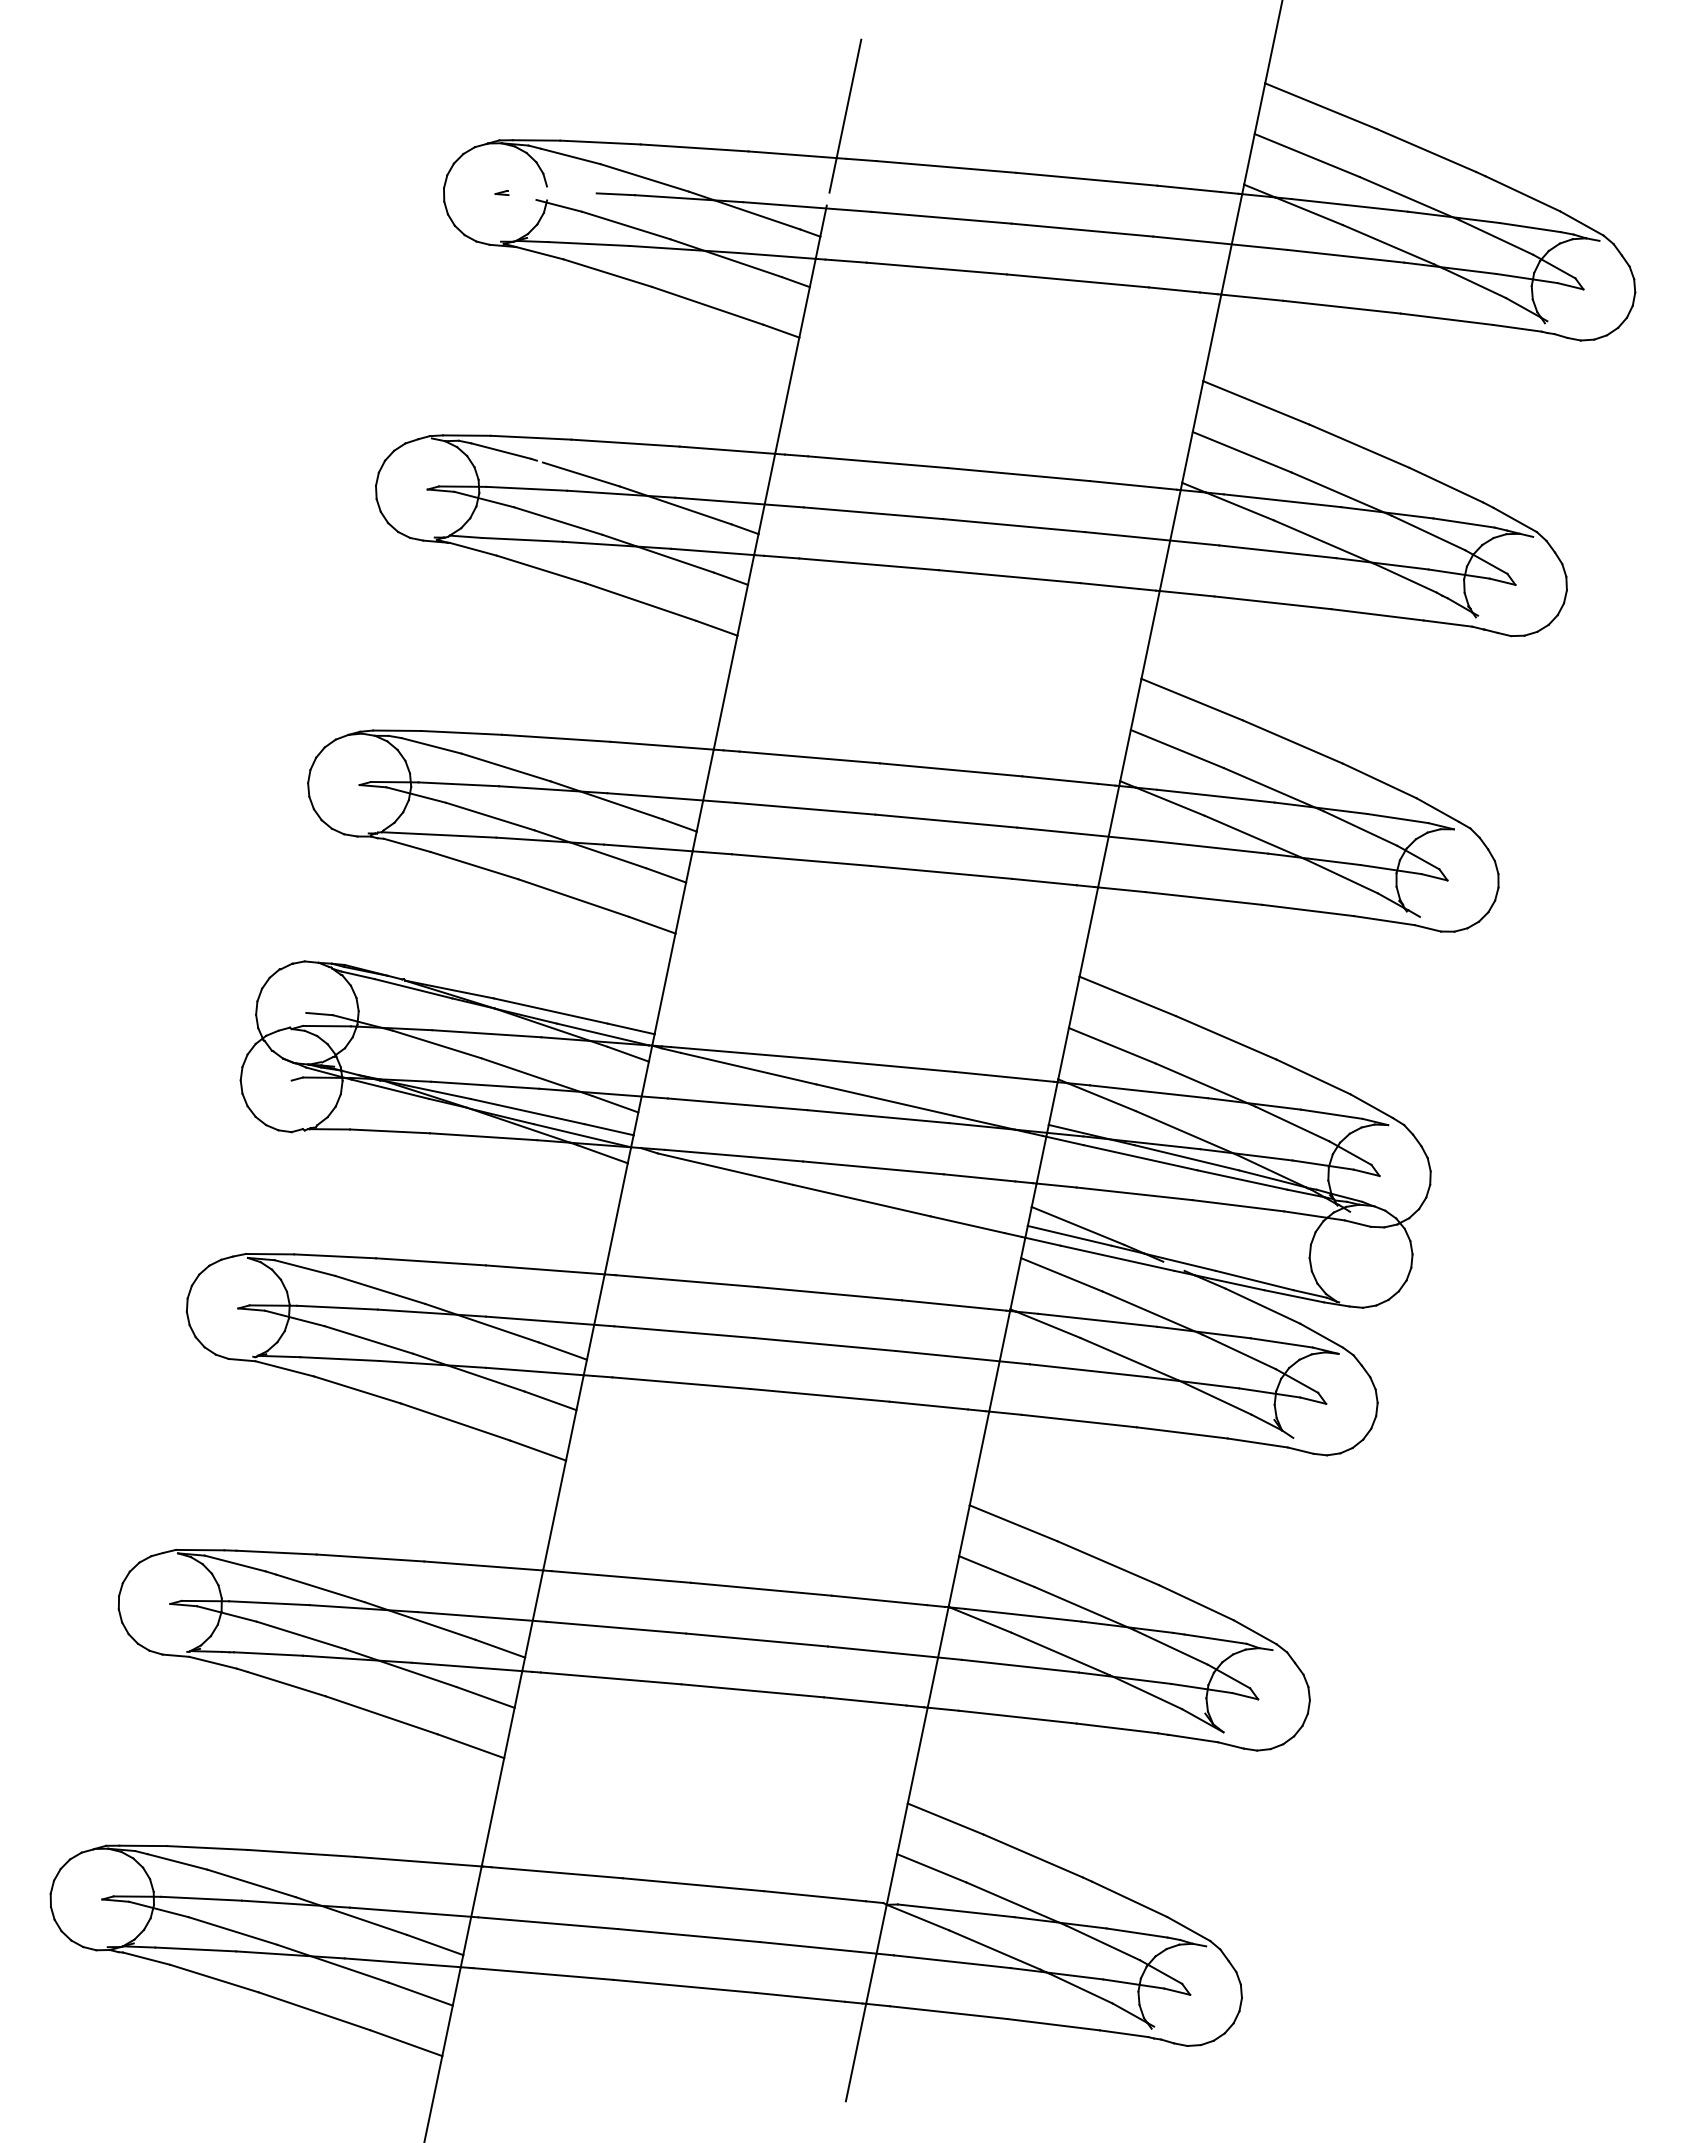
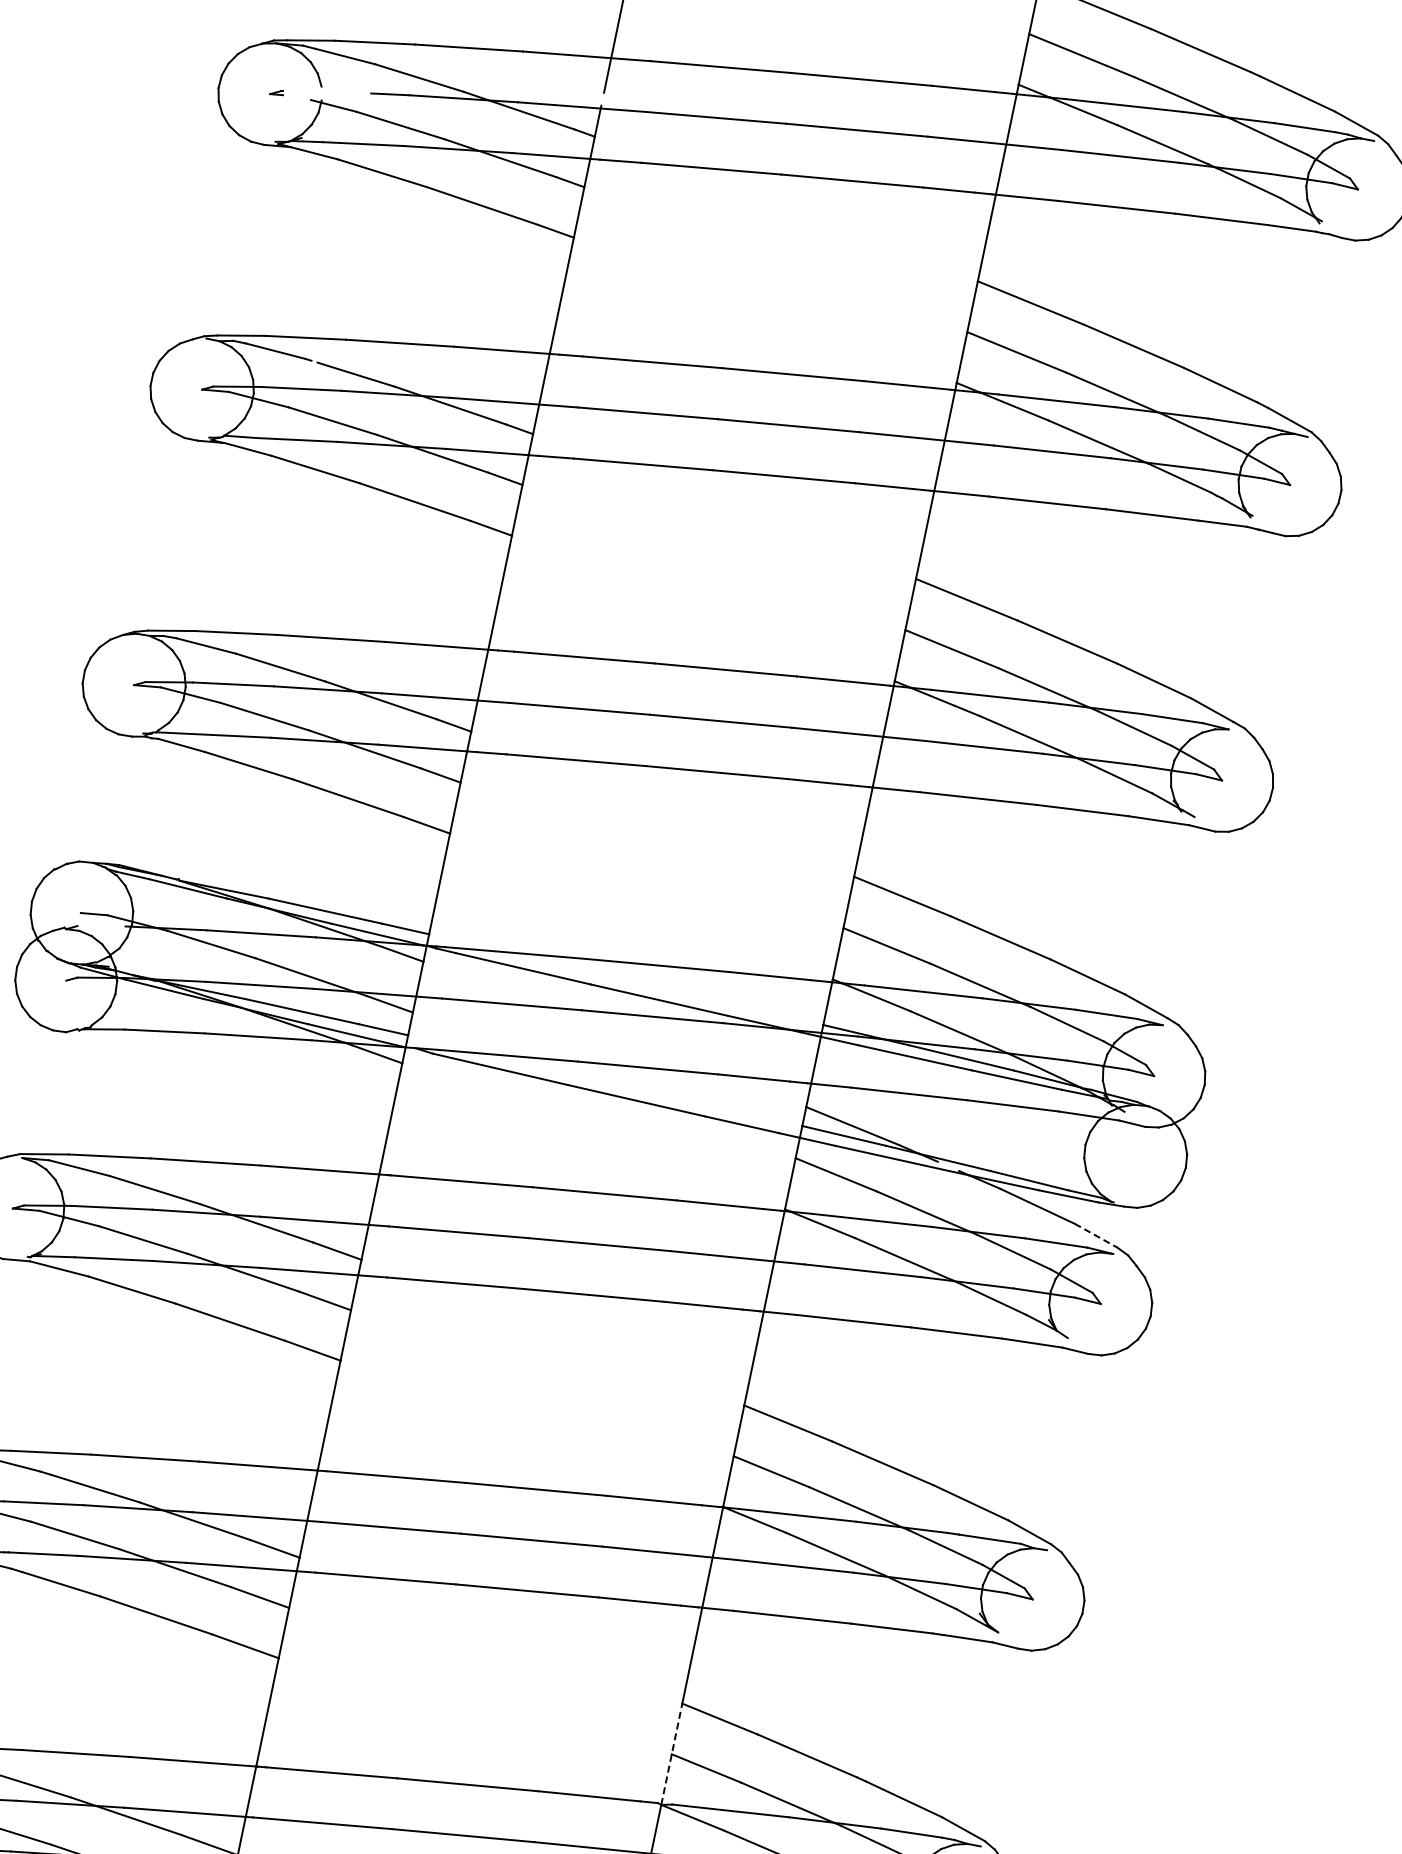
line: (327, 1025) -> (102, 925), removed
line: (1321, 1335) -> (1096, 1235), solid -> dashed
line: (897, 1854) -> (672, 1754), solid -> dashed

